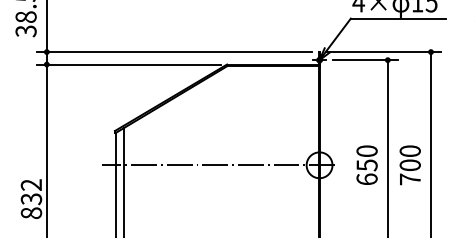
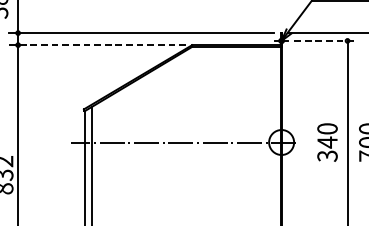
line: (365, 60) -> (325, 41), solid -> dashed
line: (128, 64) -> (97, 45), solid -> dashed
text: (366, 172) -> (326, 149), 650 -> 340

